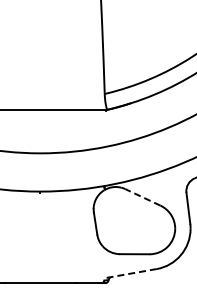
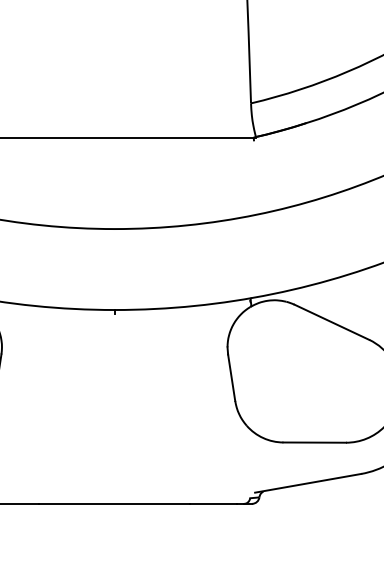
line: (142, 197) -> (330, 322), dashed -> solid
line: (131, 273) -> (307, 483), dashed -> solid

